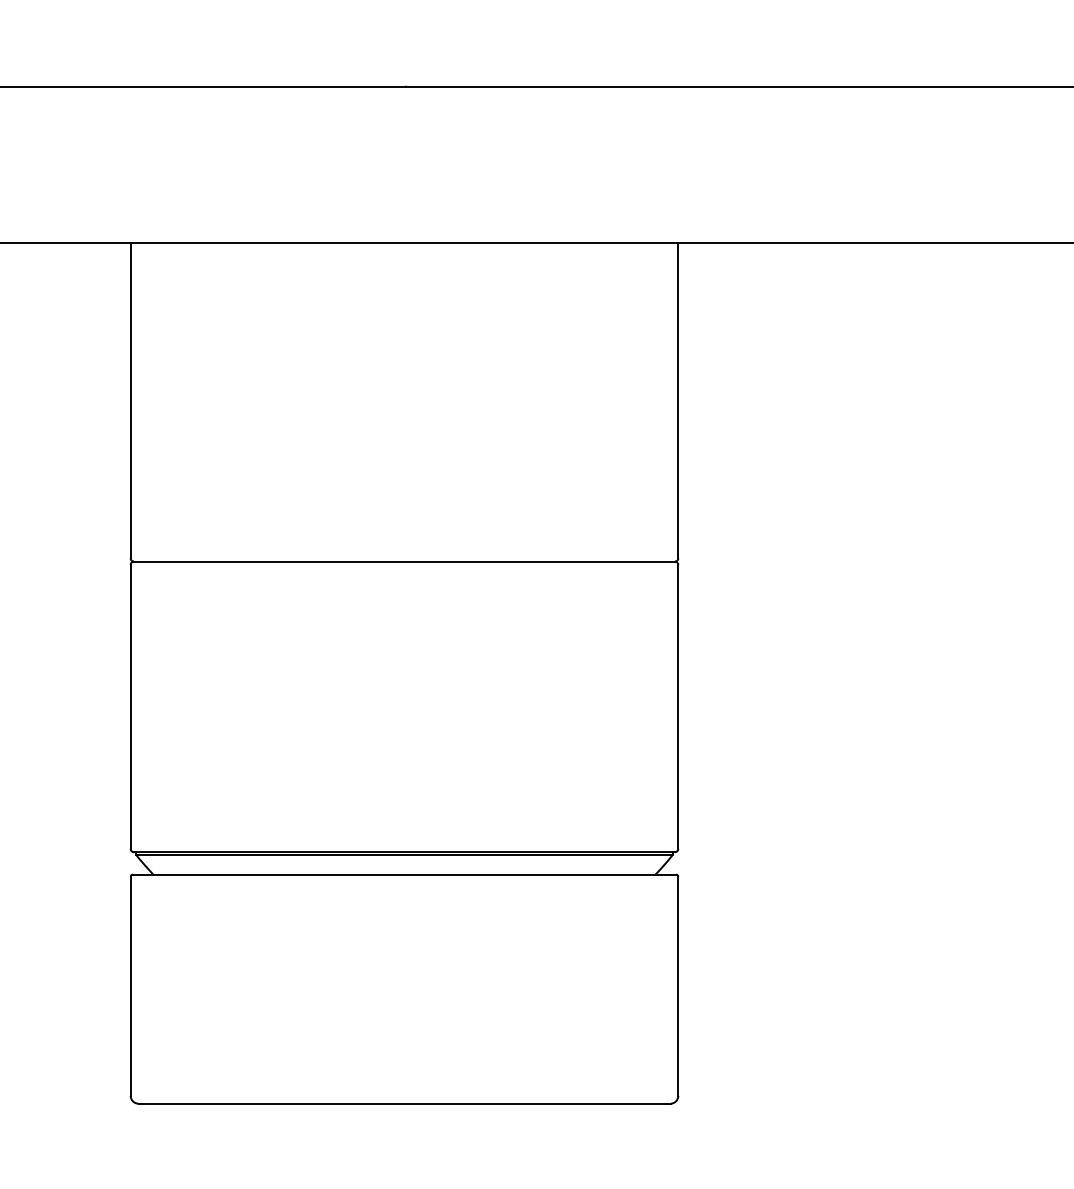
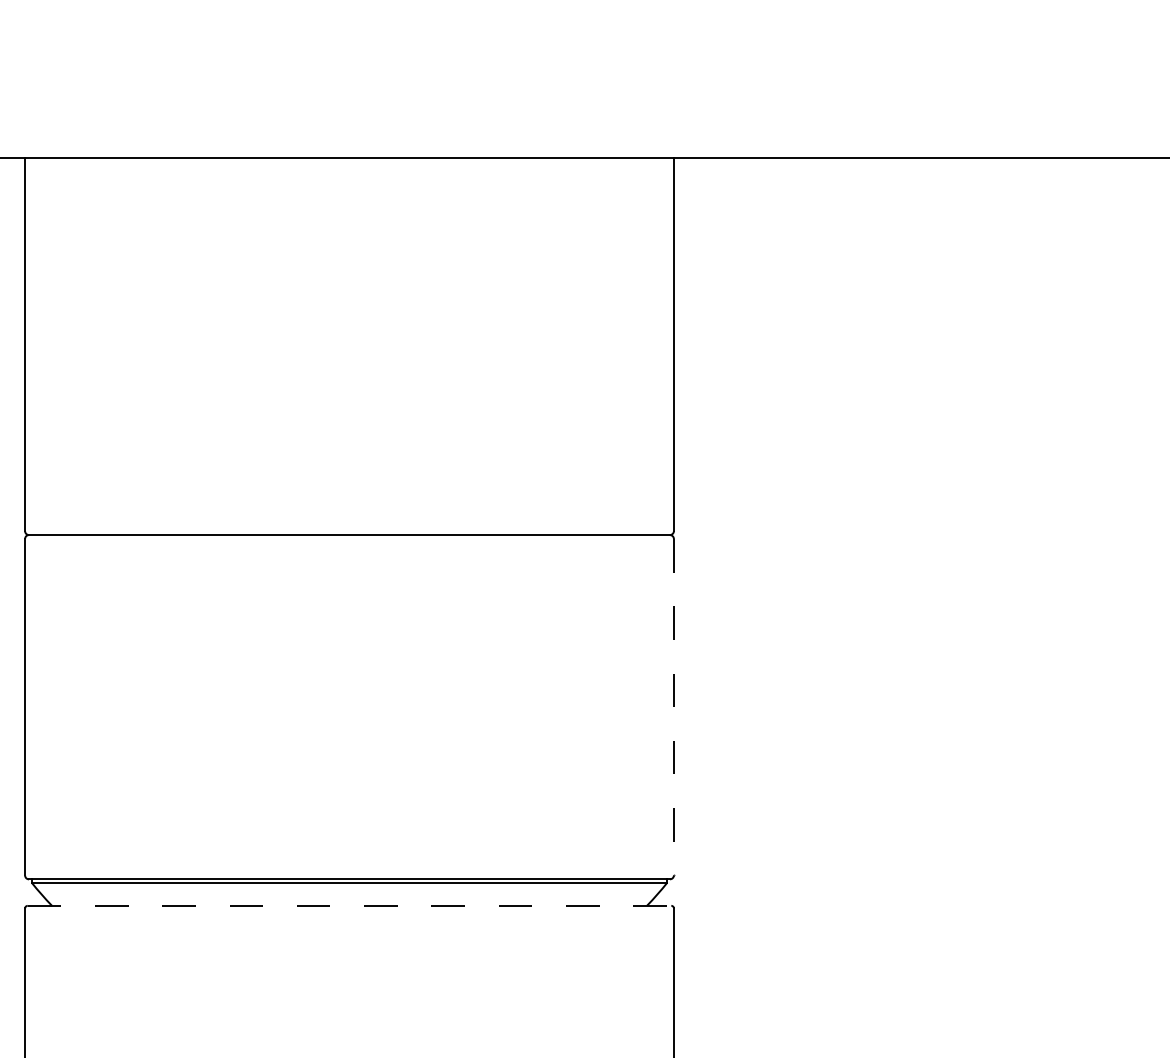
line: (678, 706) -> (674, 706), solid -> dashed
line: (404, 874) -> (349, 905), solid -> dashed

